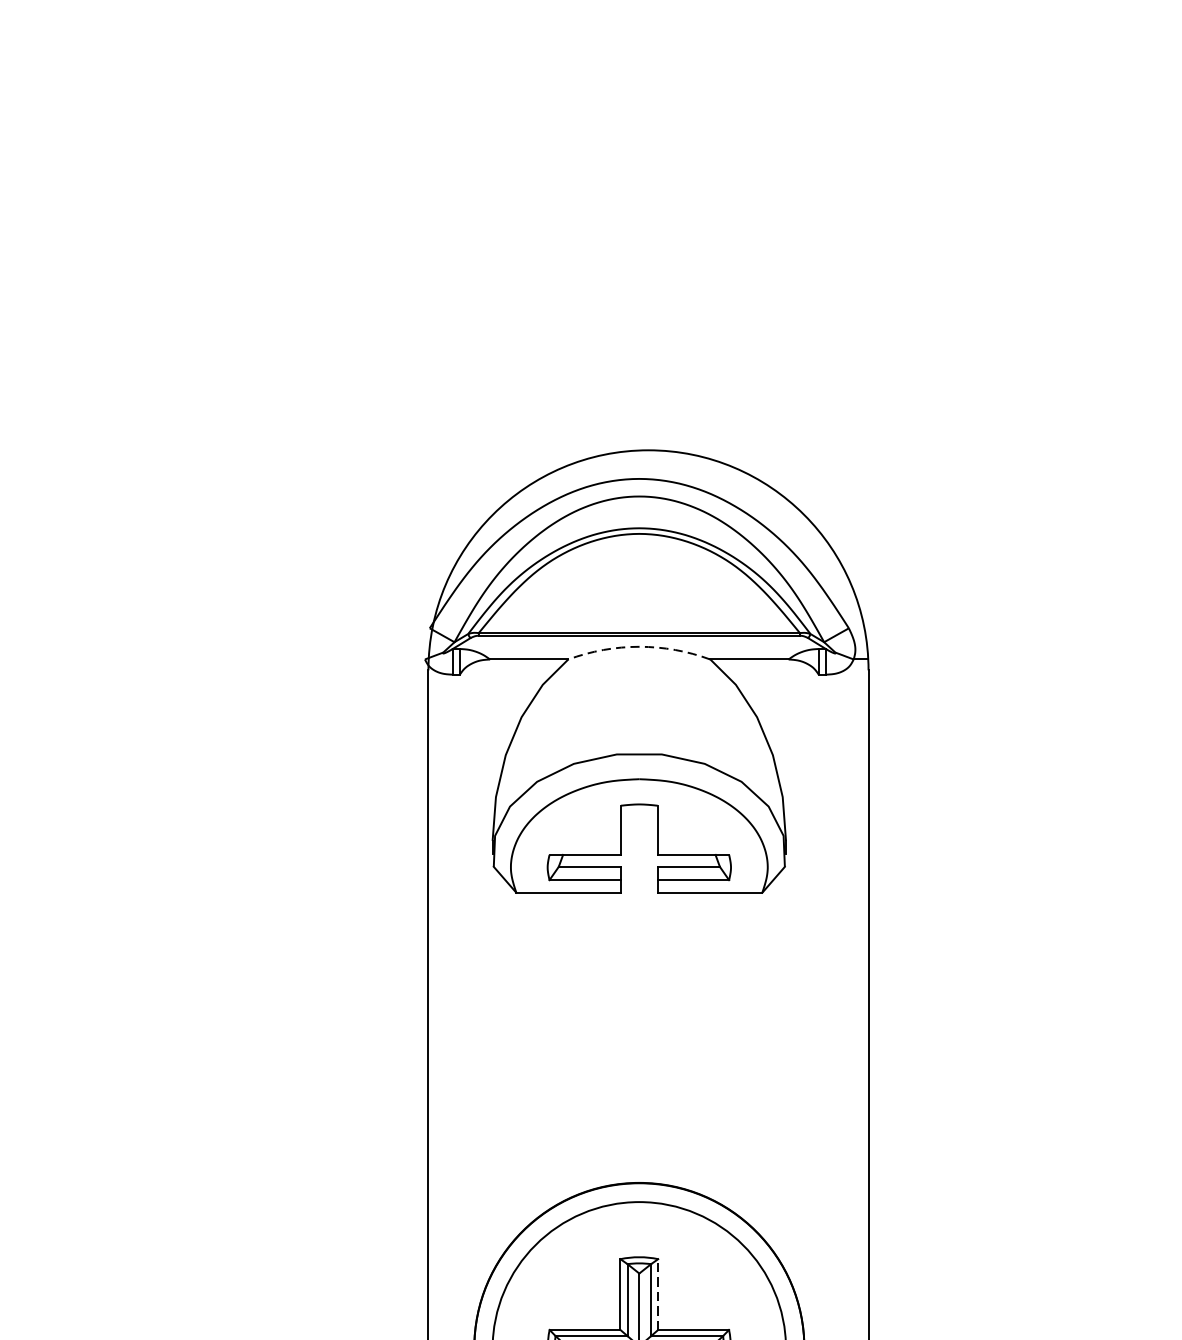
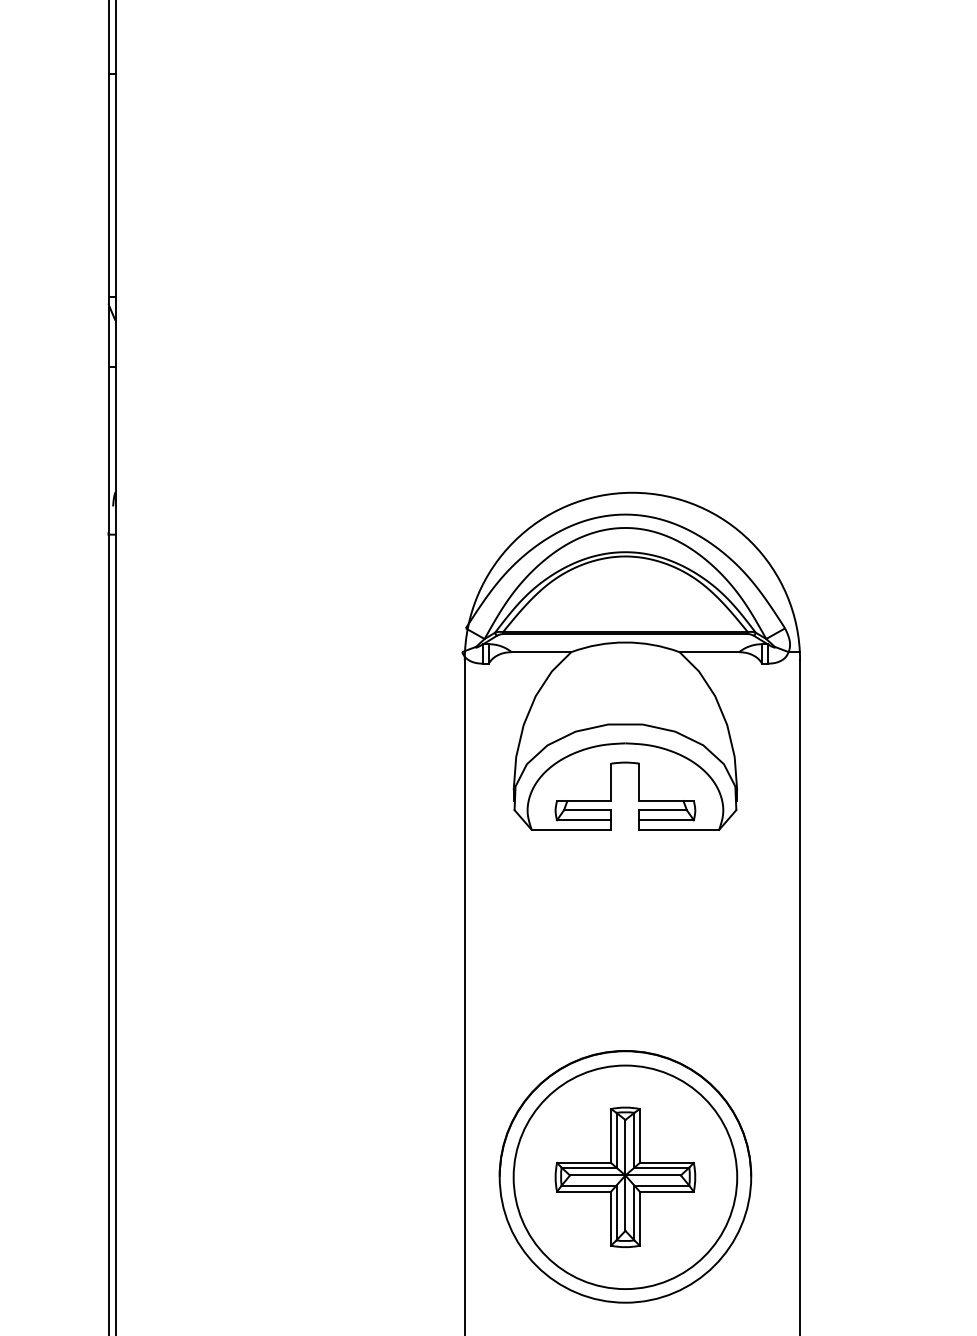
arc: (639, 646) -> (625, 642), dashed -> solid
line: (657, 1295) -> (639, 1136), dashed -> solid

